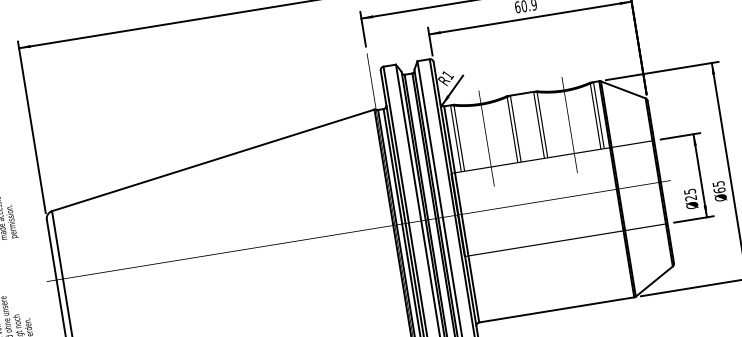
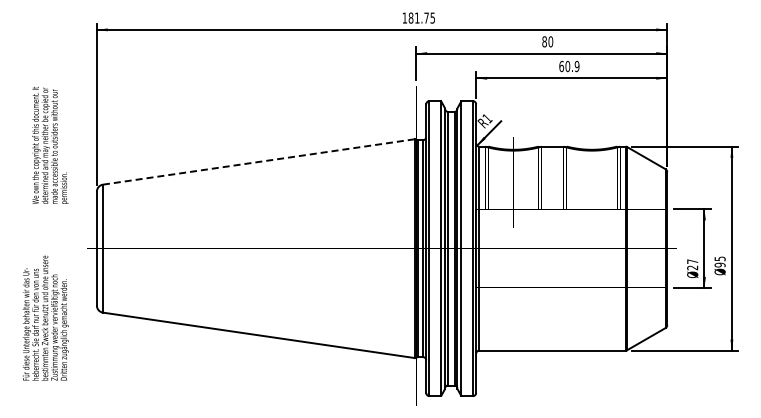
line: (212, 159) -> (258, 161), solid -> dashed
text: (718, 189) -> (719, 264), 65 -> 95
text: (689, 191) -> (692, 261), 25 -> 27

